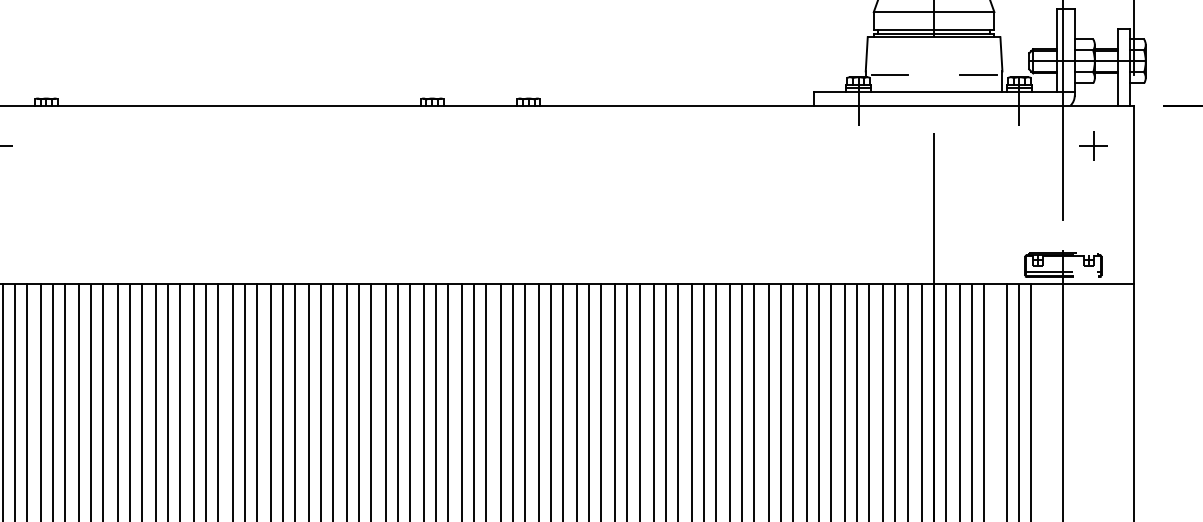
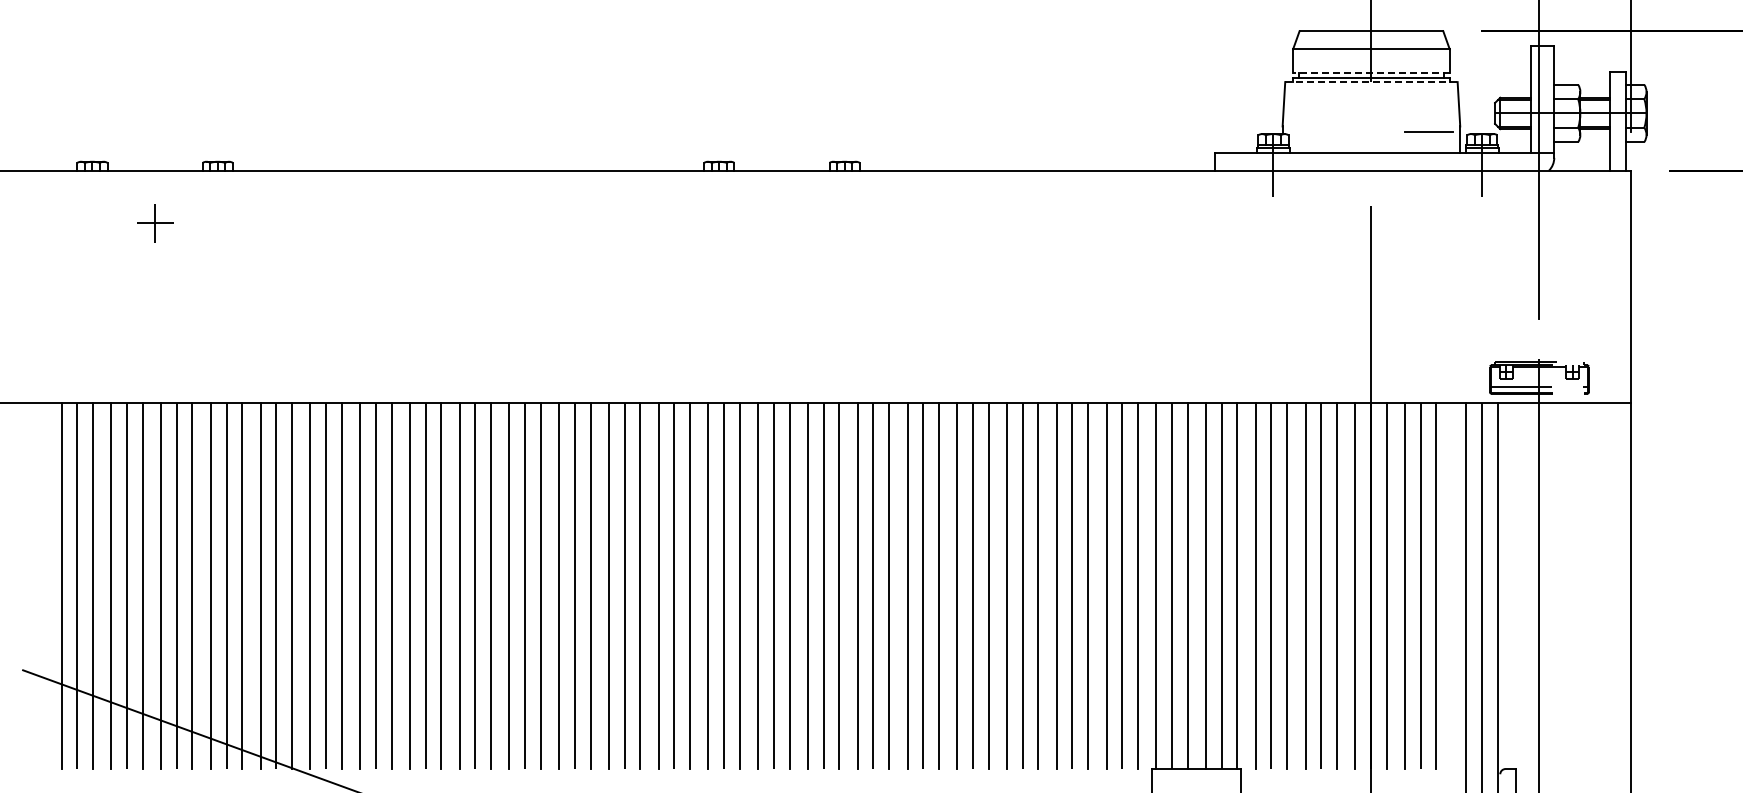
line: (933, 29) -> (1370, 72), solid -> dashed
line: (934, 37) -> (1371, 82), solid -> dashed
line: (889, 75) -> (1313, 131), removed
part: (1093, 146) -> (1578, 223), removed

